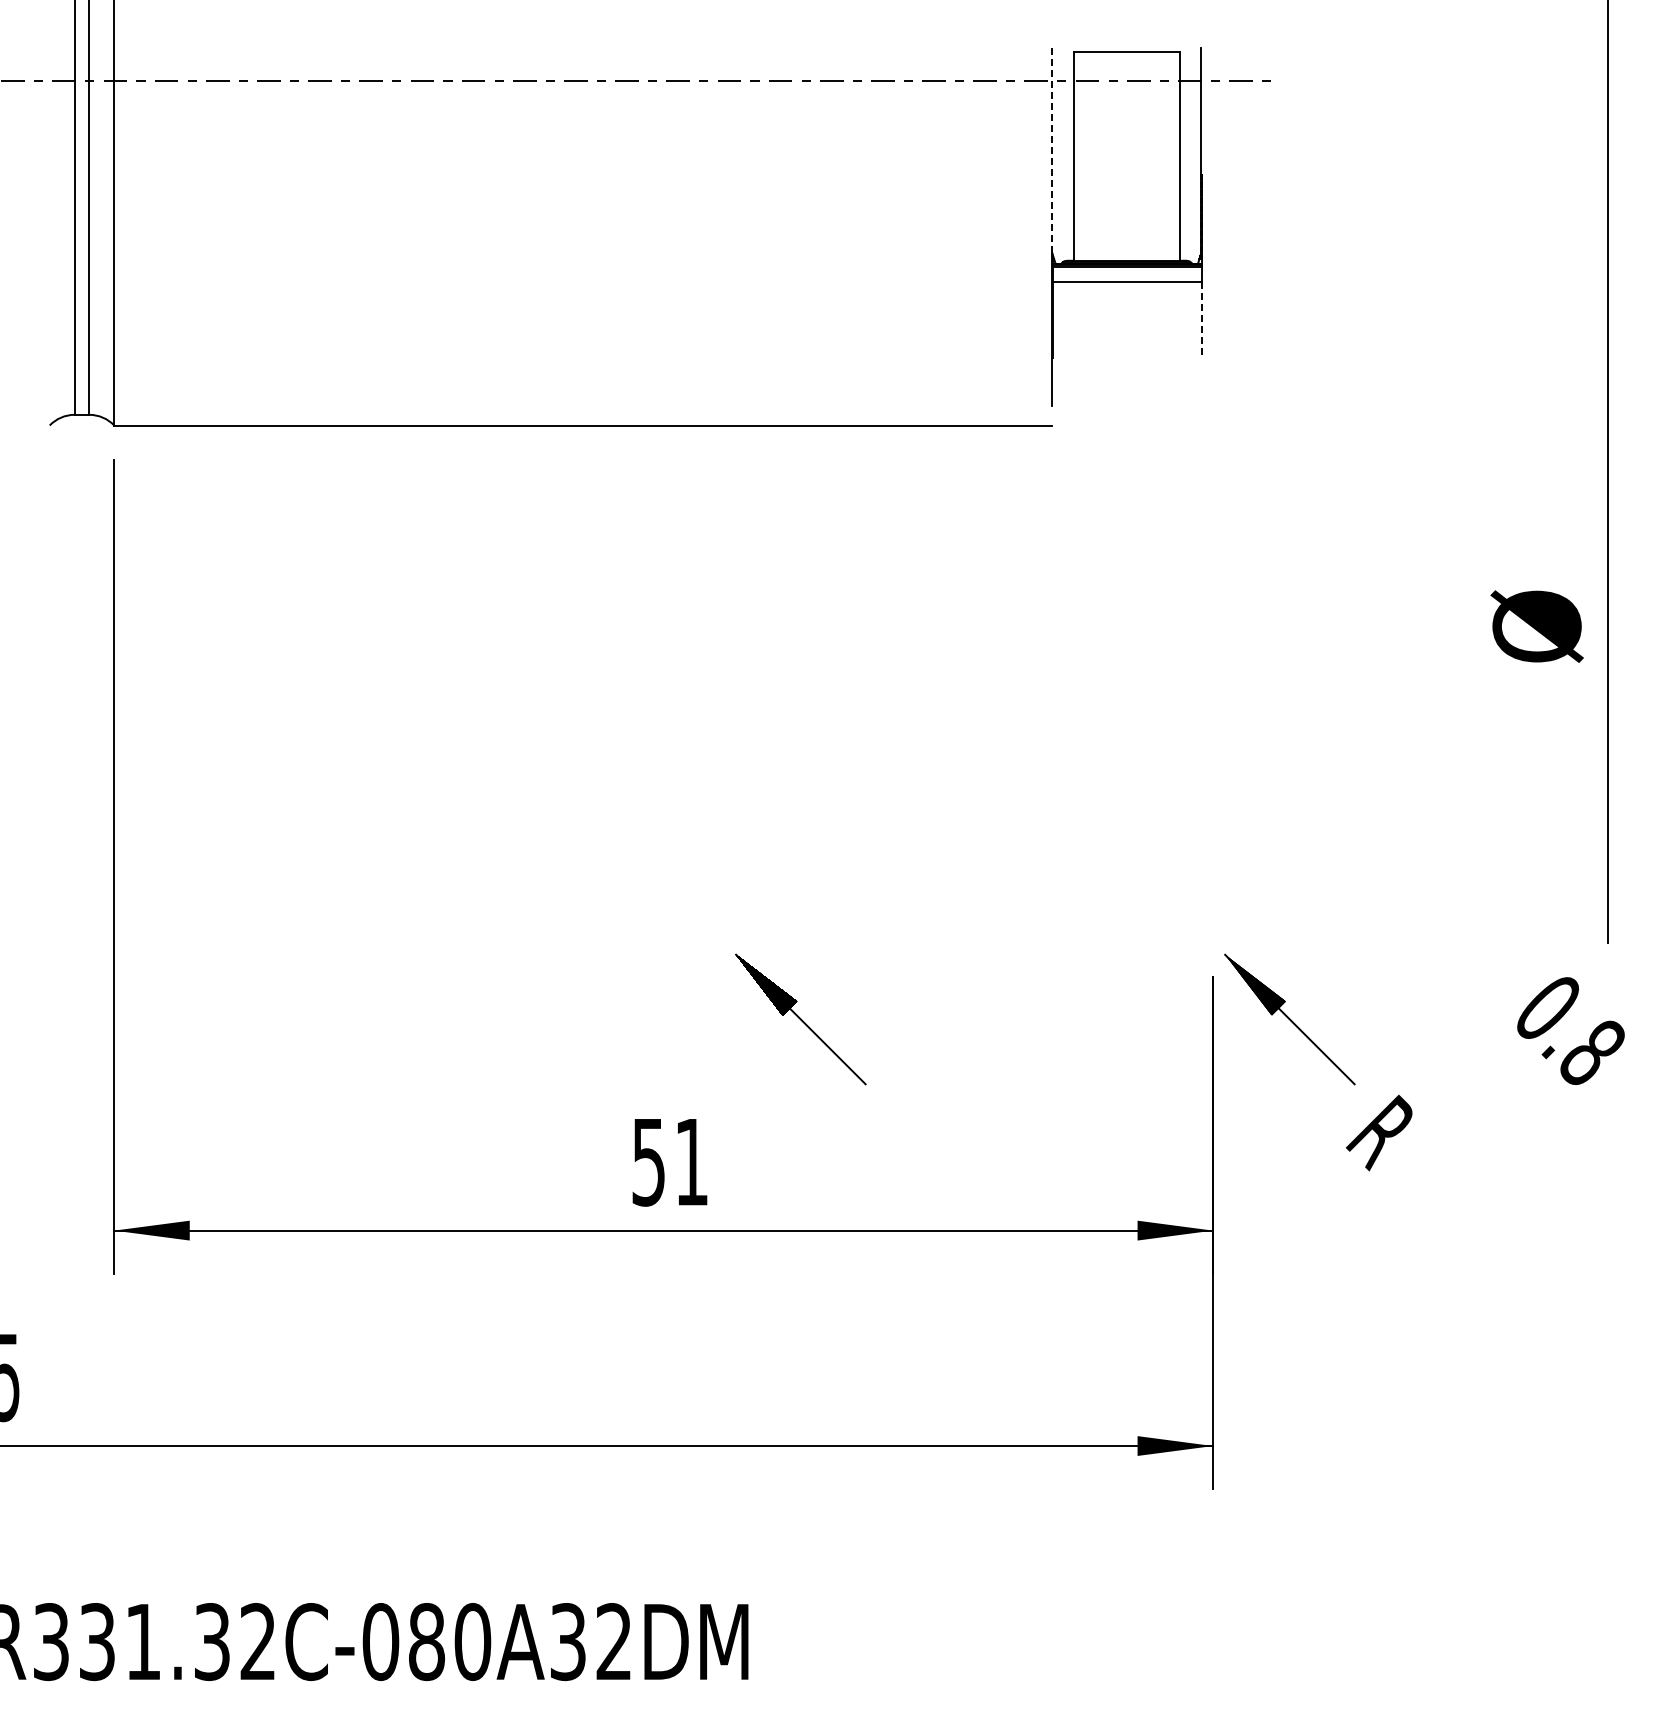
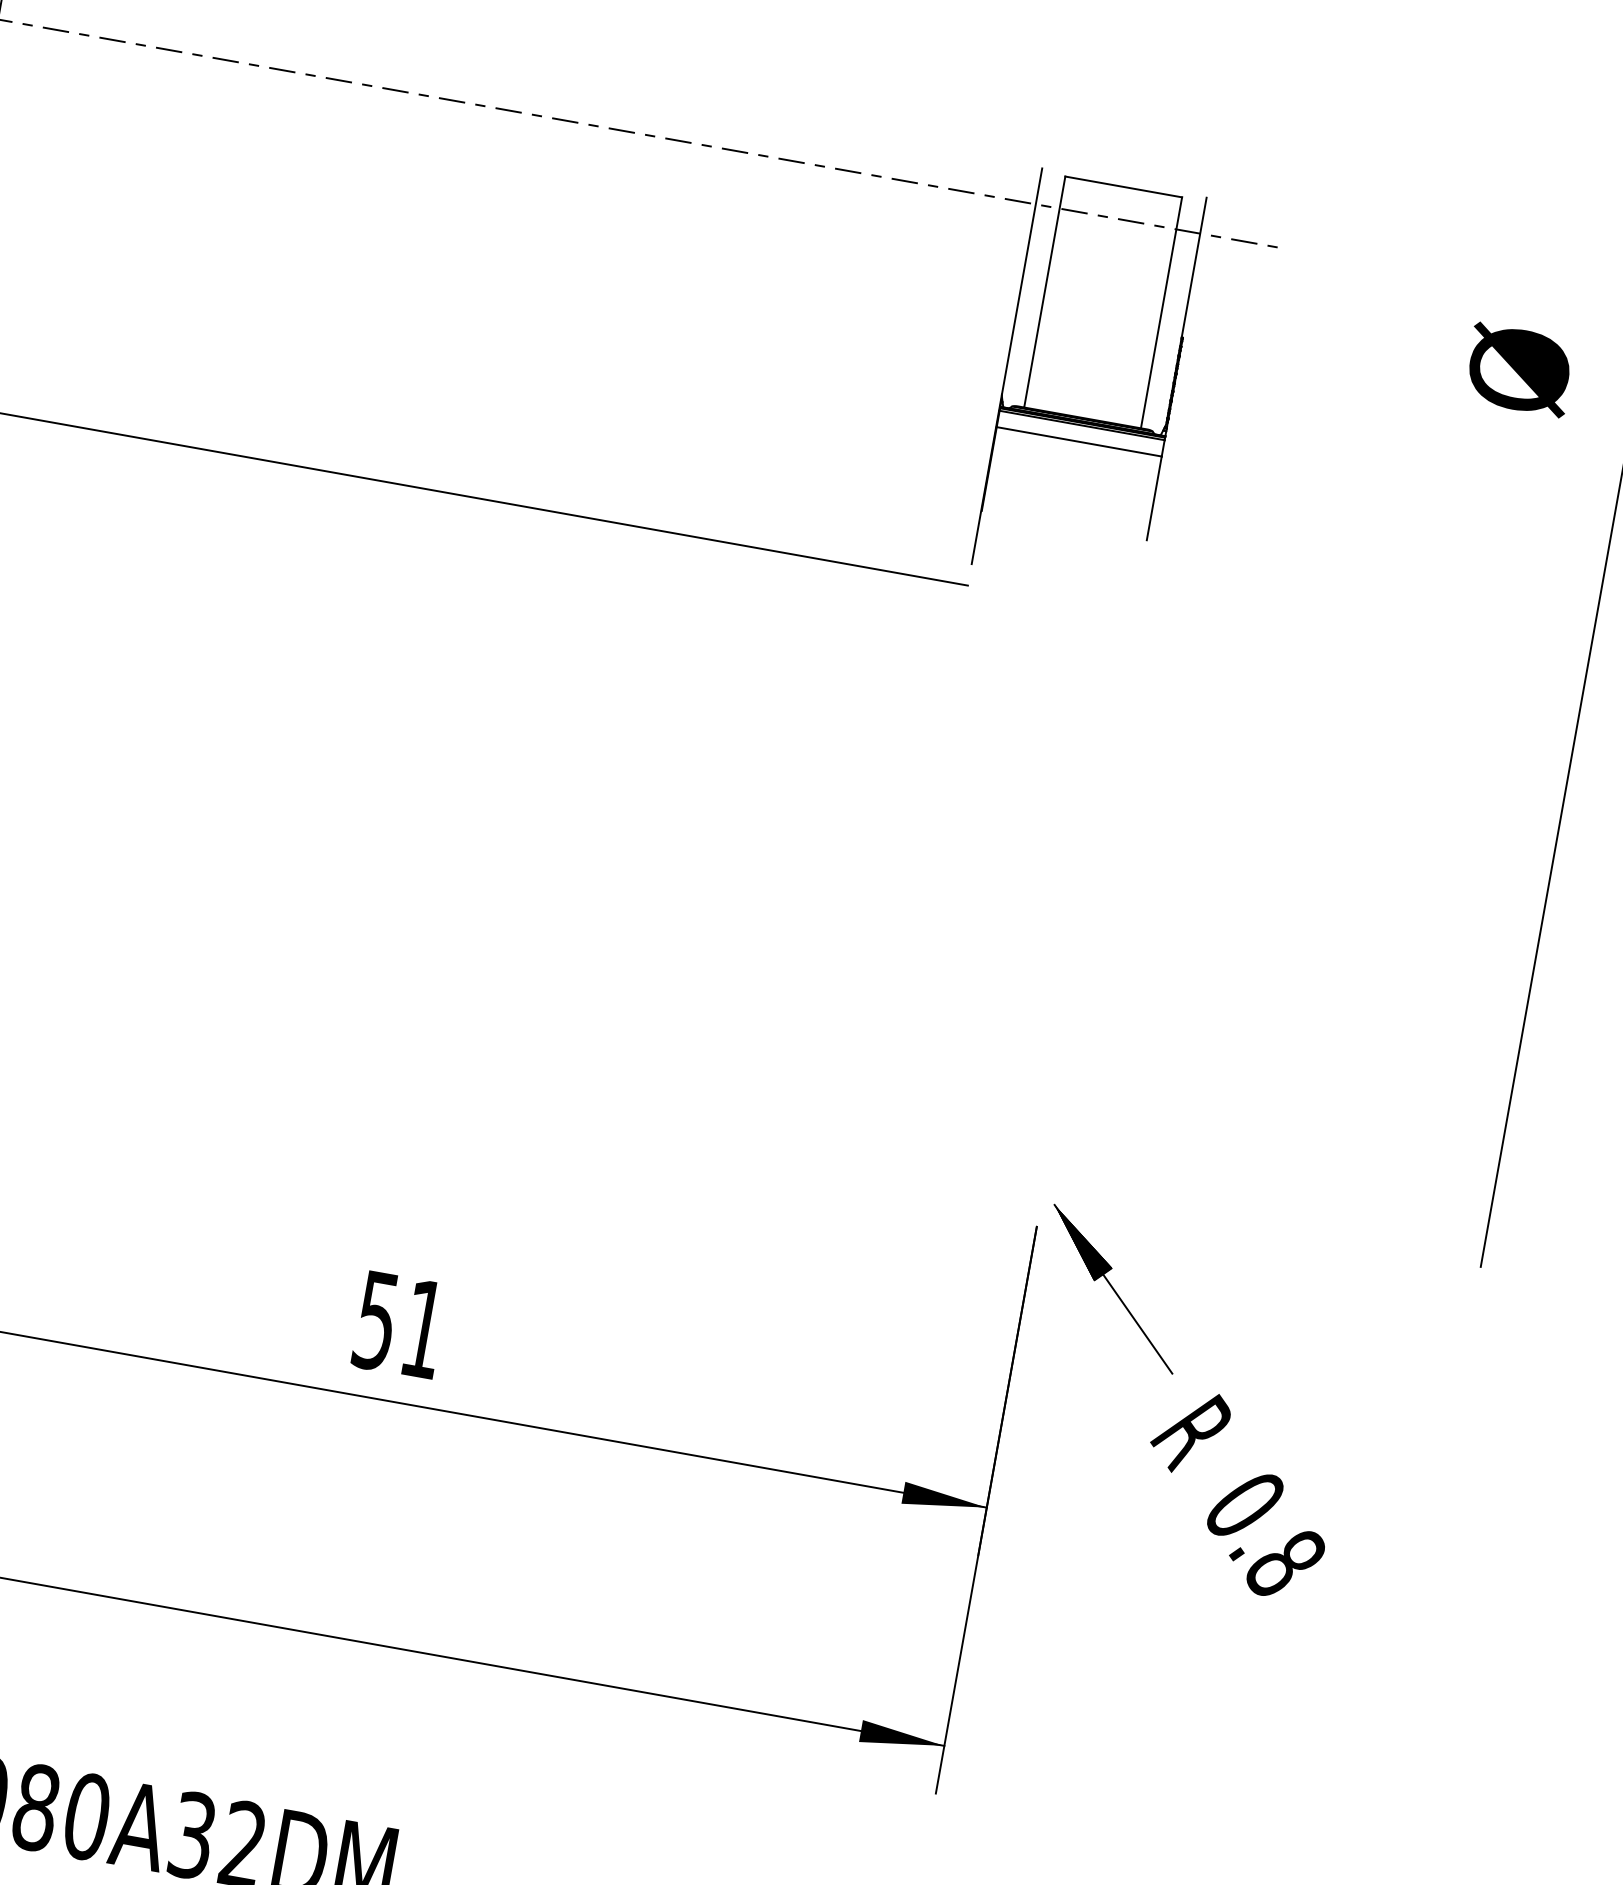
line: (1052, 150) -> (1022, 281), dashed -> solid
line: (1202, 320) -> (1154, 498), dashed -> solid
text: (1536, 626) -> (1518, 369), moved
part: (800, 1019) -> (572, 1192), removed
text: (1570, 1030) -> (1265, 1534), moved

